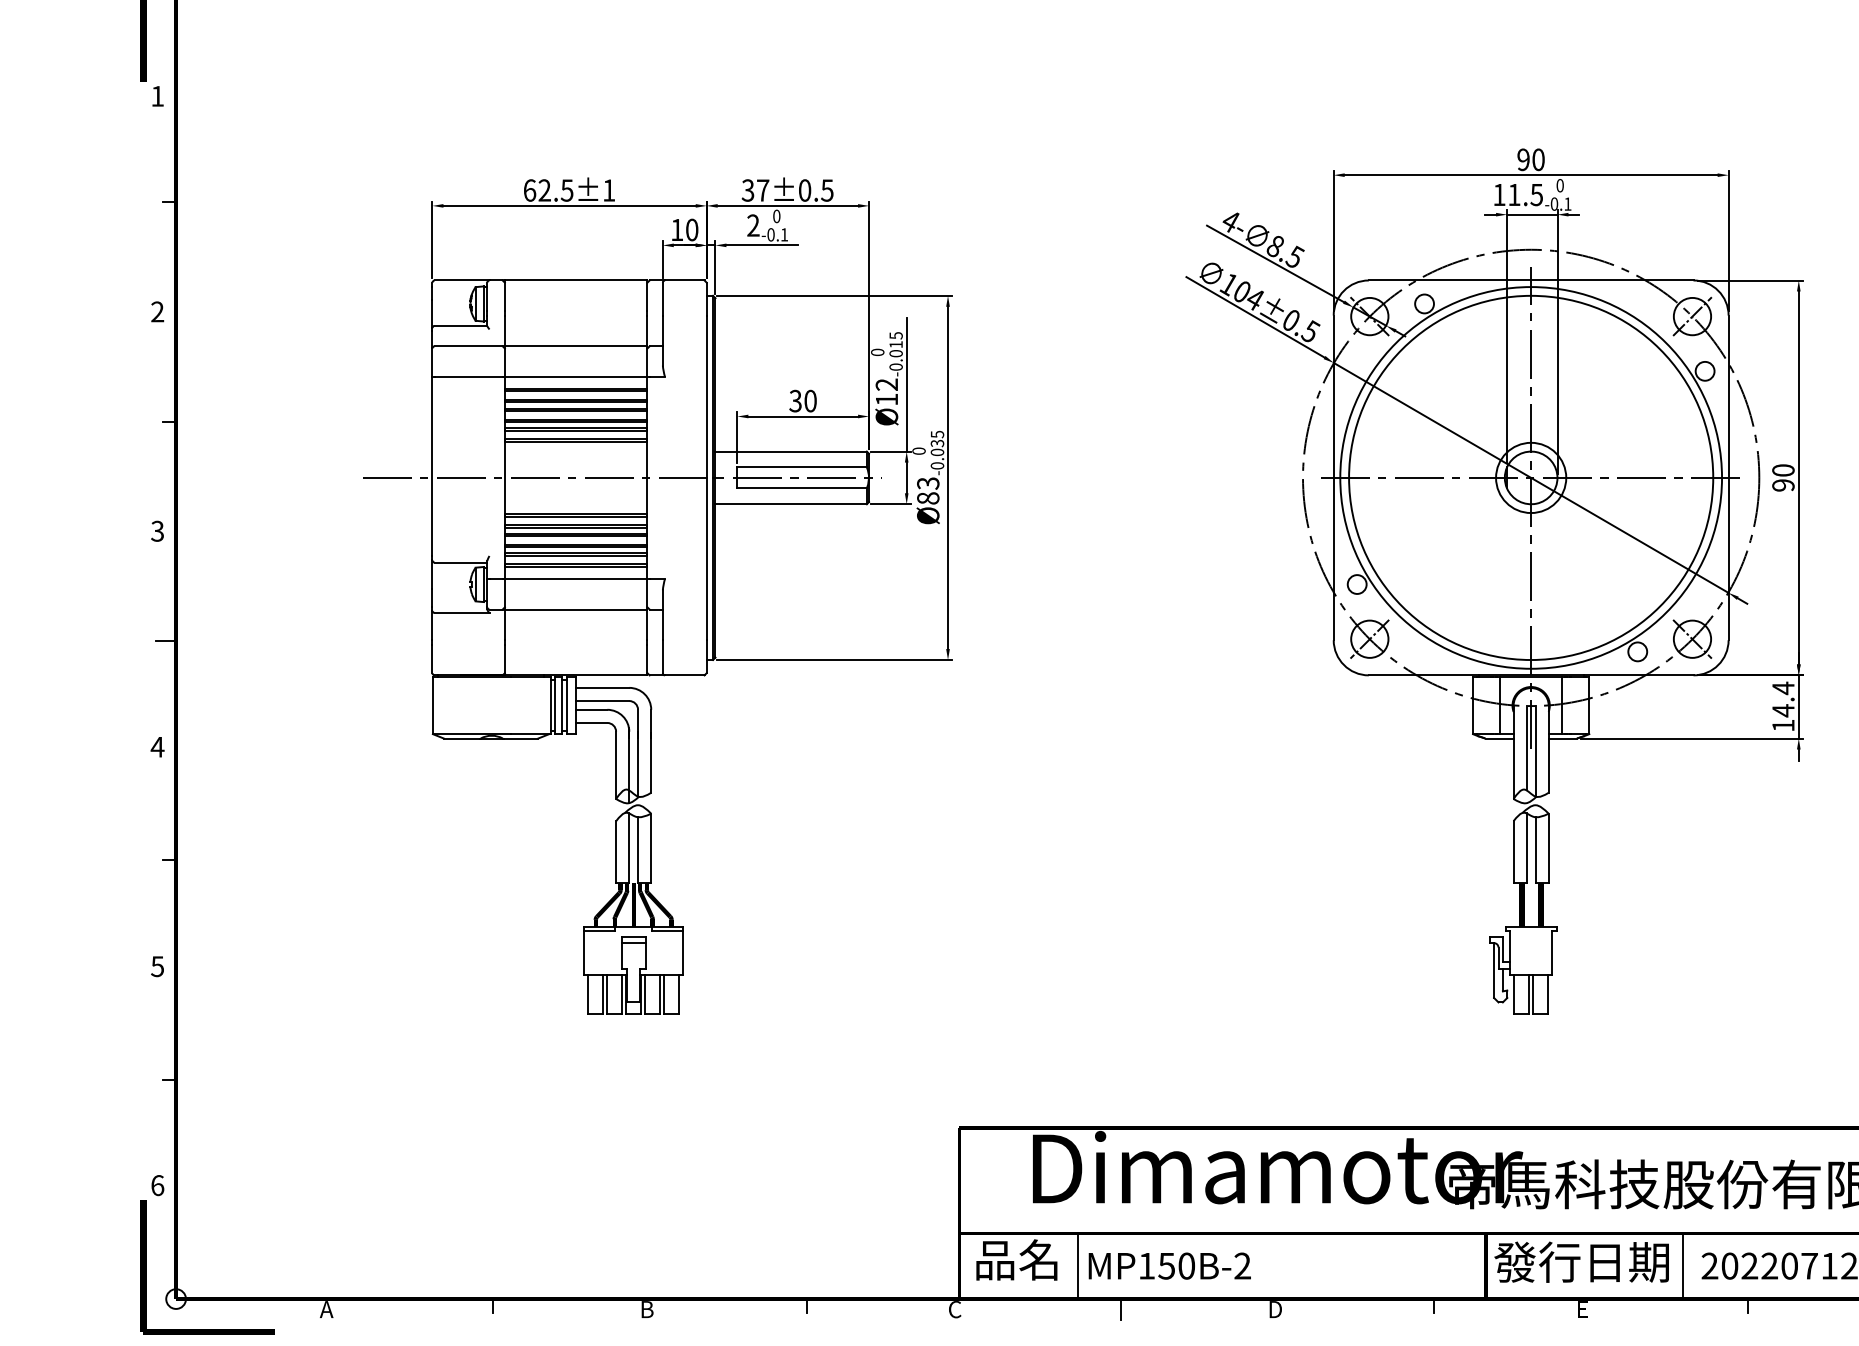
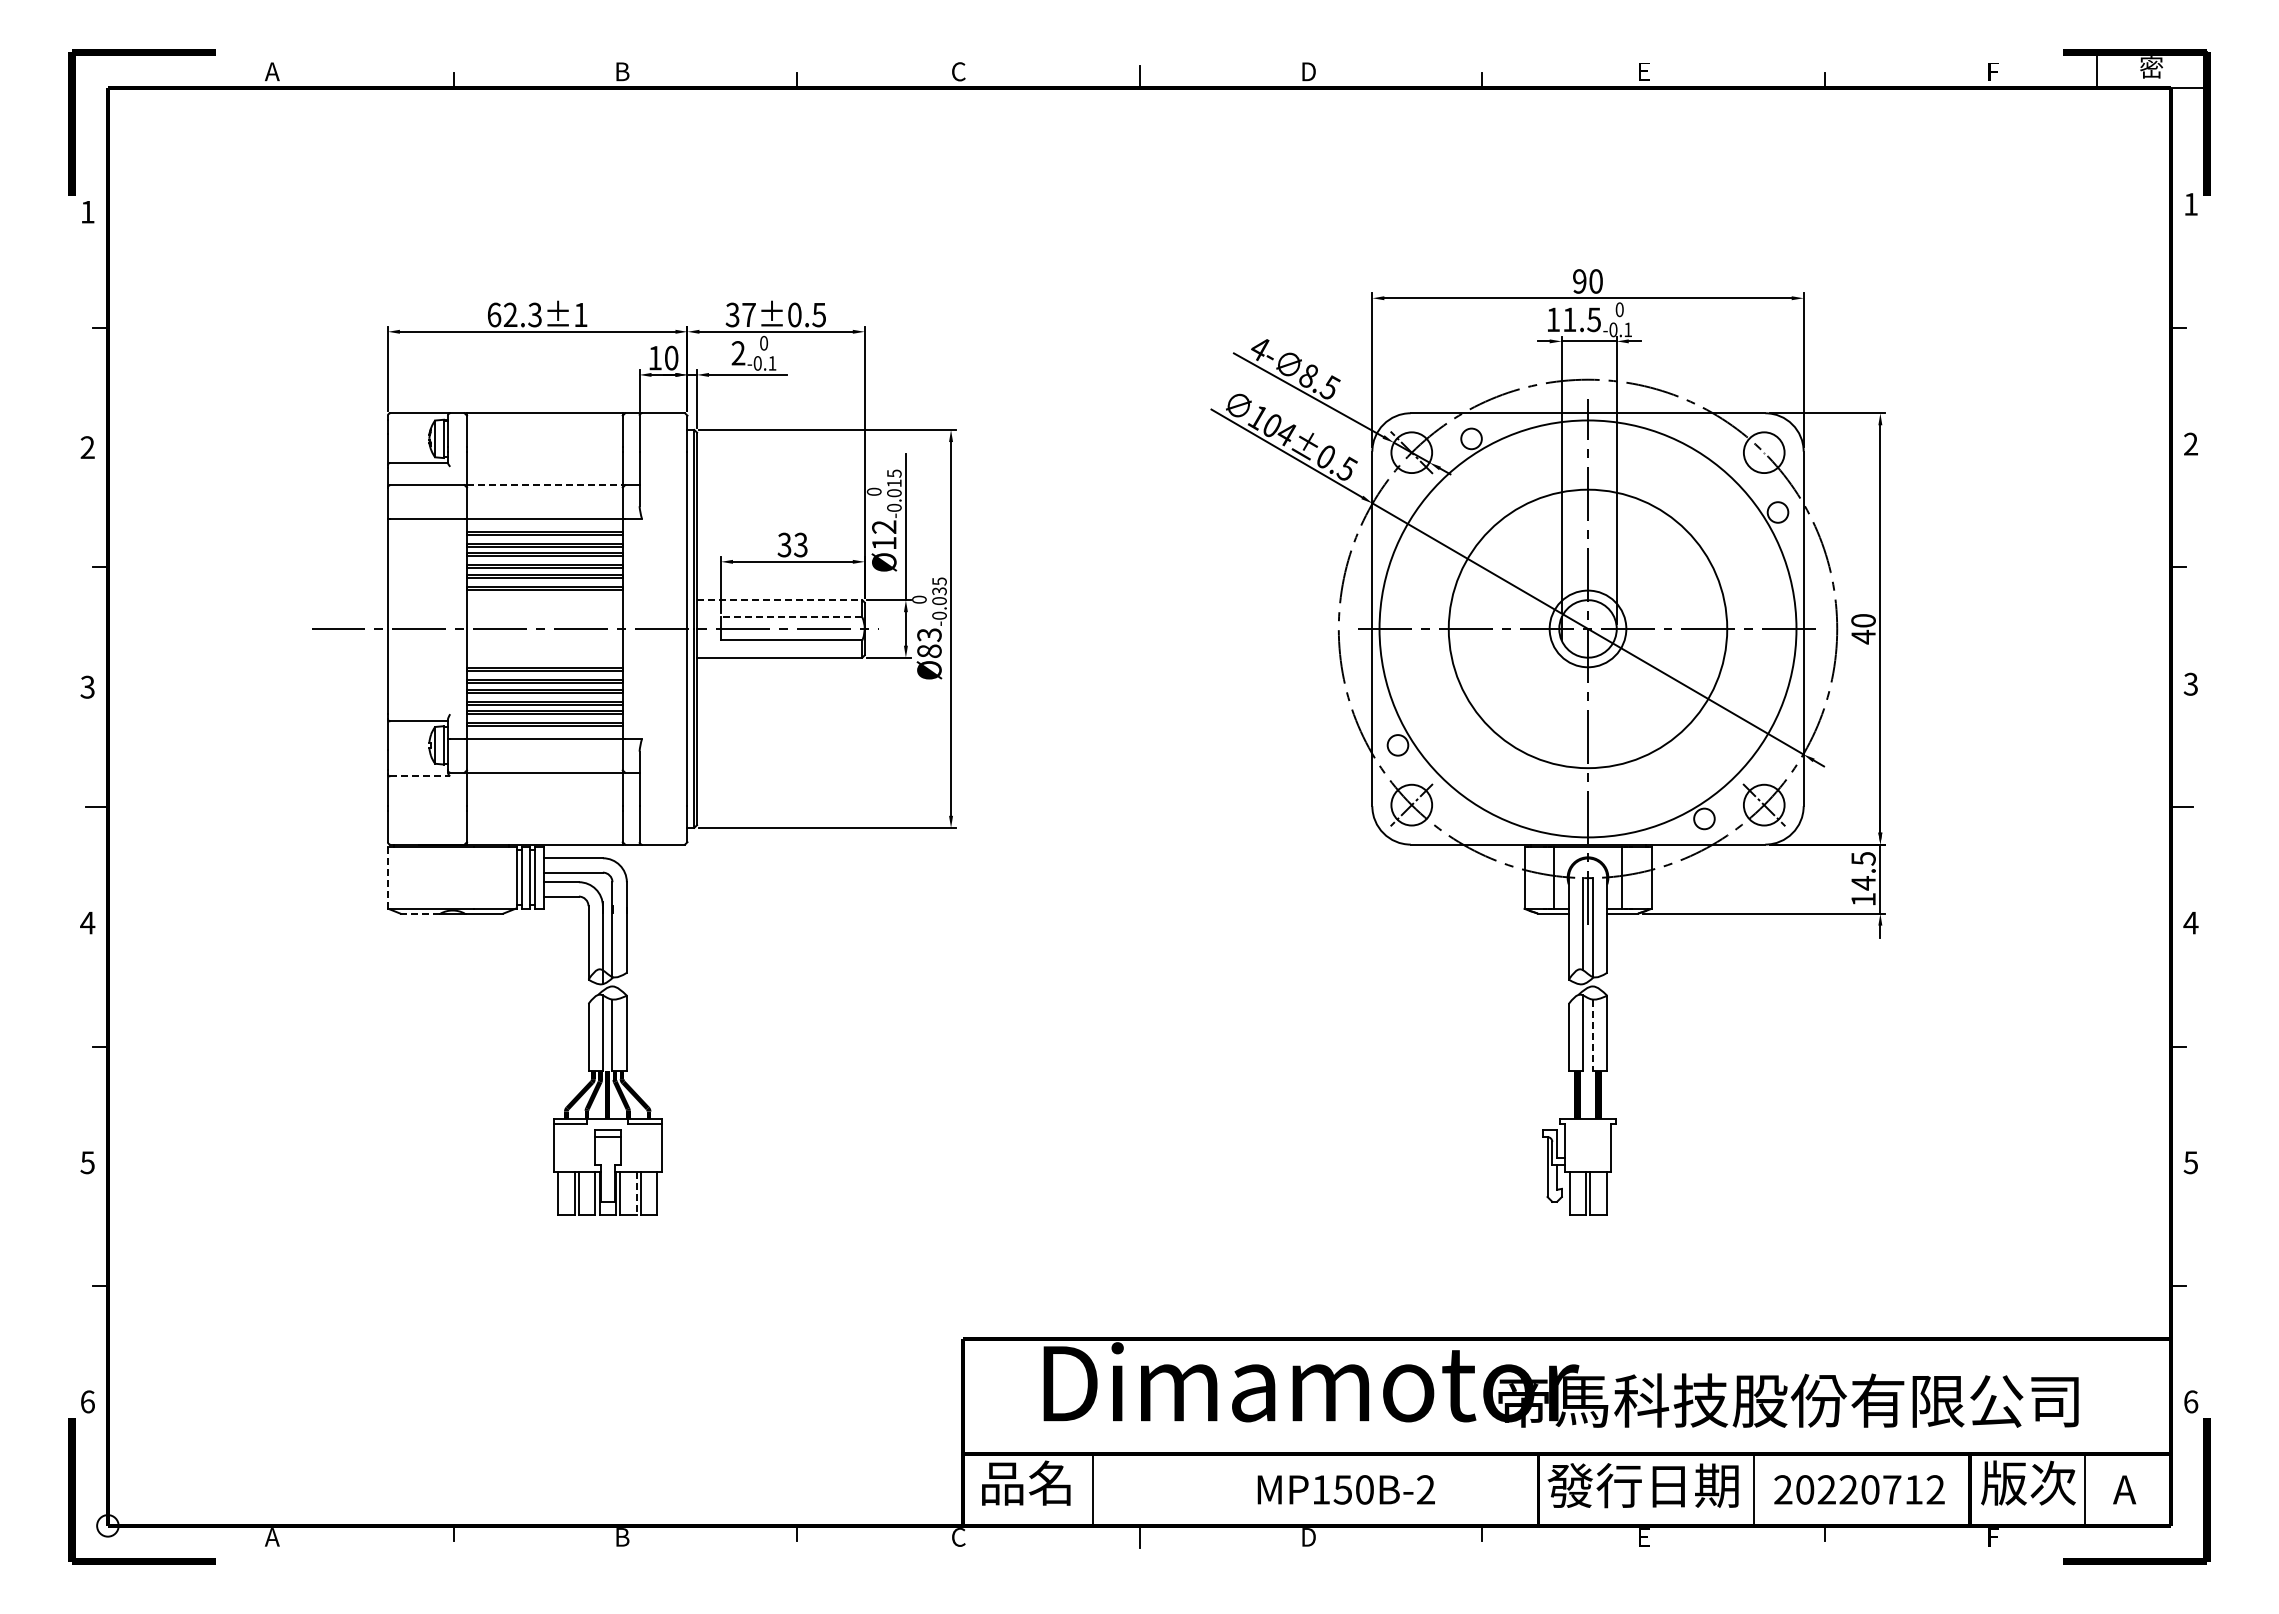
text: (566, 190) -> (534, 314), 62.5±1 -> 62.3±1
line: (1692, 316) -> (1764, 452), removed
line: (575, 346) -> (544, 485), solid -> dashed
text: (810, 400) -> (800, 544), 30 -> 33
line: (790, 451) -> (779, 600), solid -> dashed
line: (801, 467) -> (791, 617), solid -> dashed
circle: (1530, 477) -> (1587, 628), size x0.7
text: (1783, 484) -> (1863, 636), 90 -> 40
line: (462, 613) -> (420, 776), solid -> dashed
text: (1783, 688) -> (1863, 858), 14.4 -> 14.5
line: (433, 705) -> (388, 877), solid -> dashed
line: (462, 738) -> (420, 913), solid -> dashed
line: (1535, 850) -> (1592, 1035), solid -> dashed
line: (660, 994) -> (636, 1193), solid -> dashed
text: (1169, 1265) -> (1345, 1489), moved

